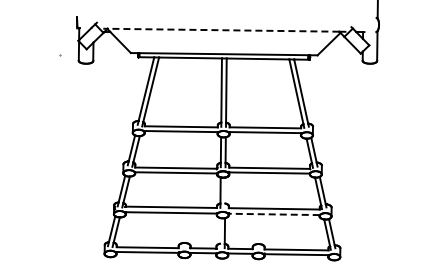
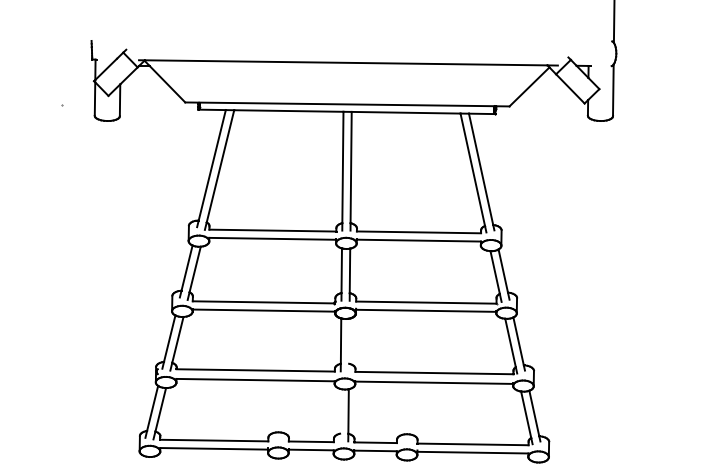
line: (223, 30) -> (346, 63), dashed -> solid
line: (273, 214) -> (432, 382), dashed -> solid

